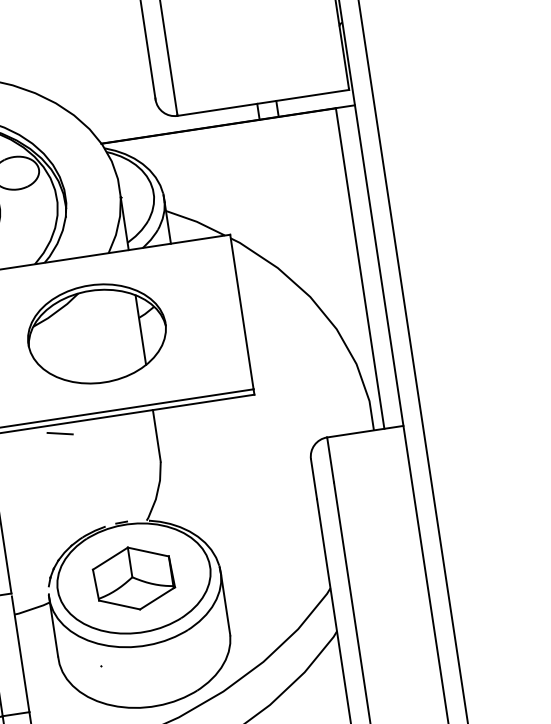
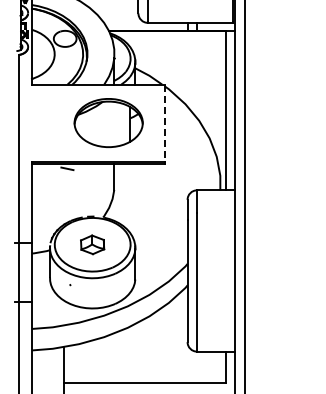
line: (241, 313) -> (164, 123), solid -> dashed
part: (96, 332) -> (108, 122), moved
part: (133, 578) -> (92, 244), size x0.6

